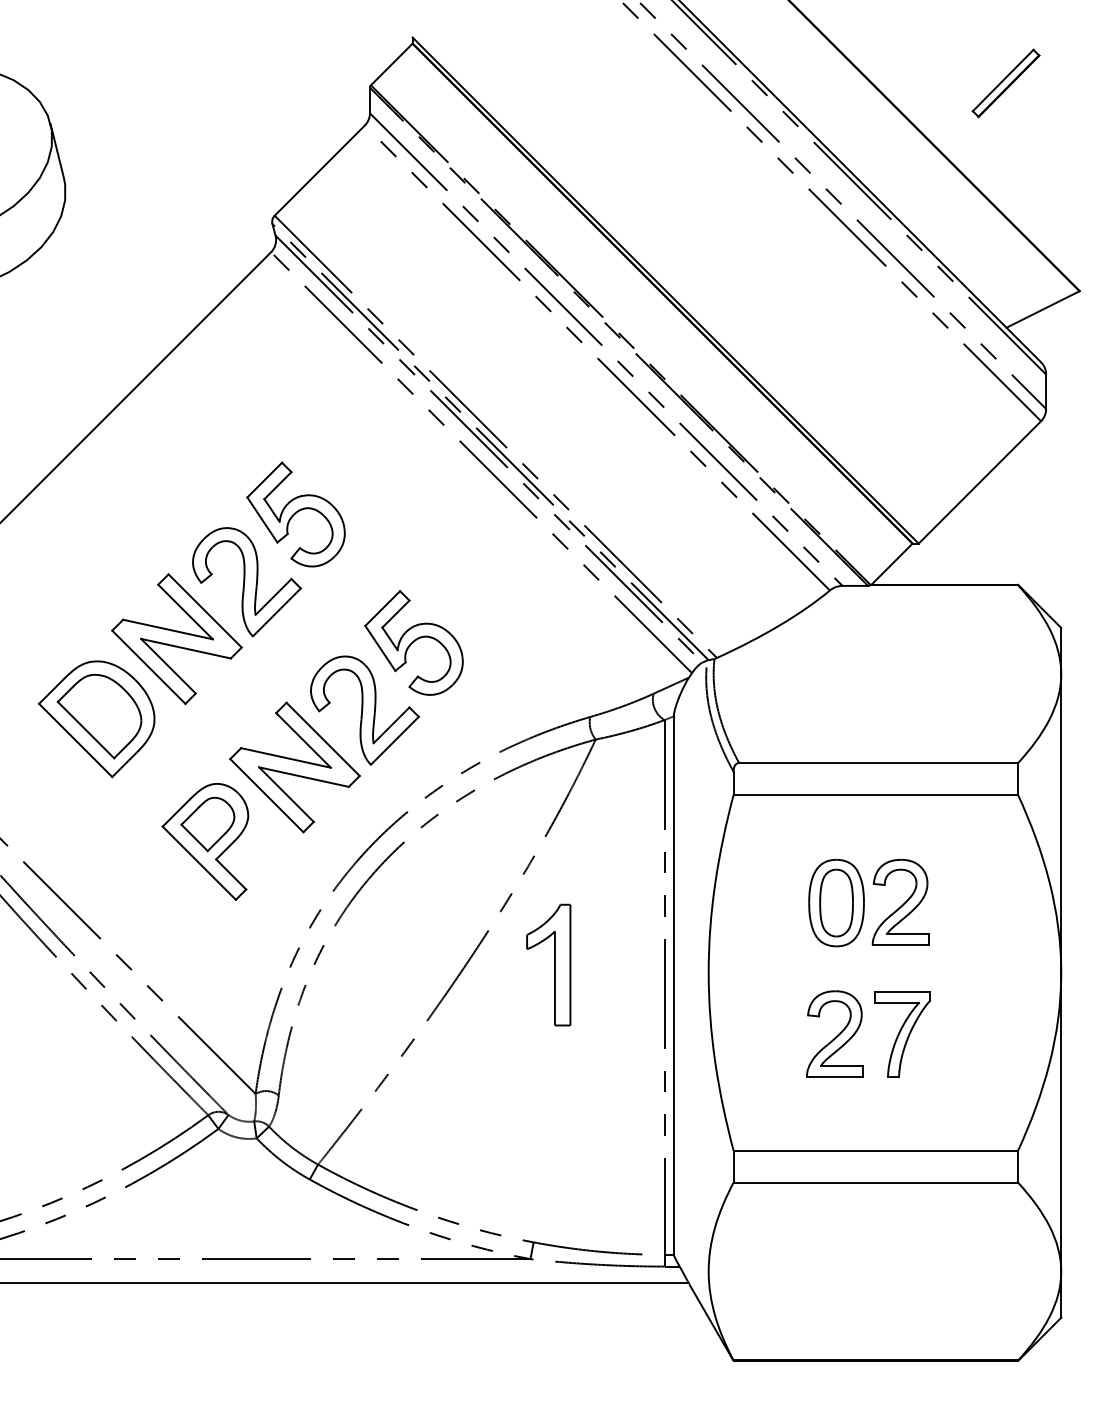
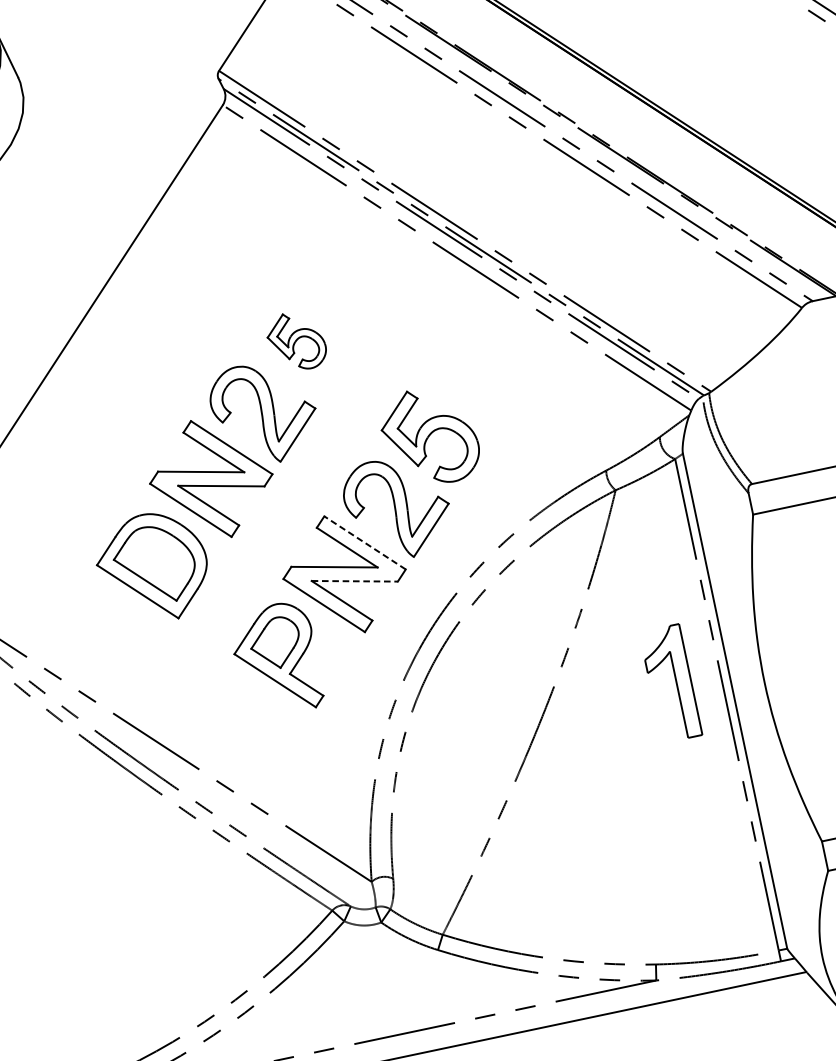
part: (295, 514) -> (296, 341), size x0.6
line: (323, 739) -> (365, 542), solid -> dashed
line: (304, 777) -> (355, 581), solid -> dashed
part: (548, 964) -> (670, 683), moved

